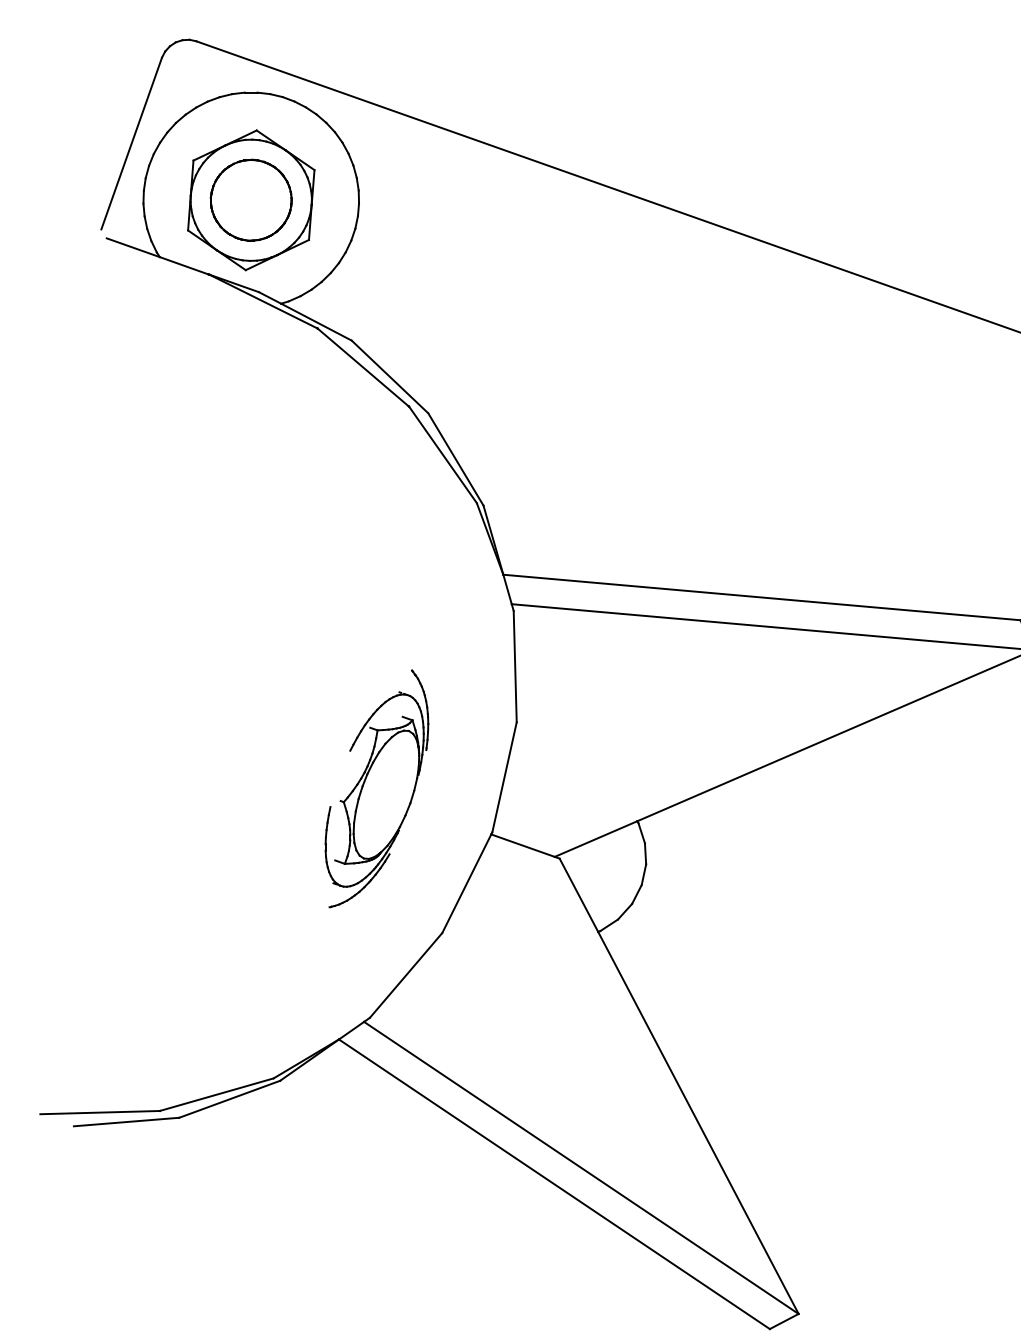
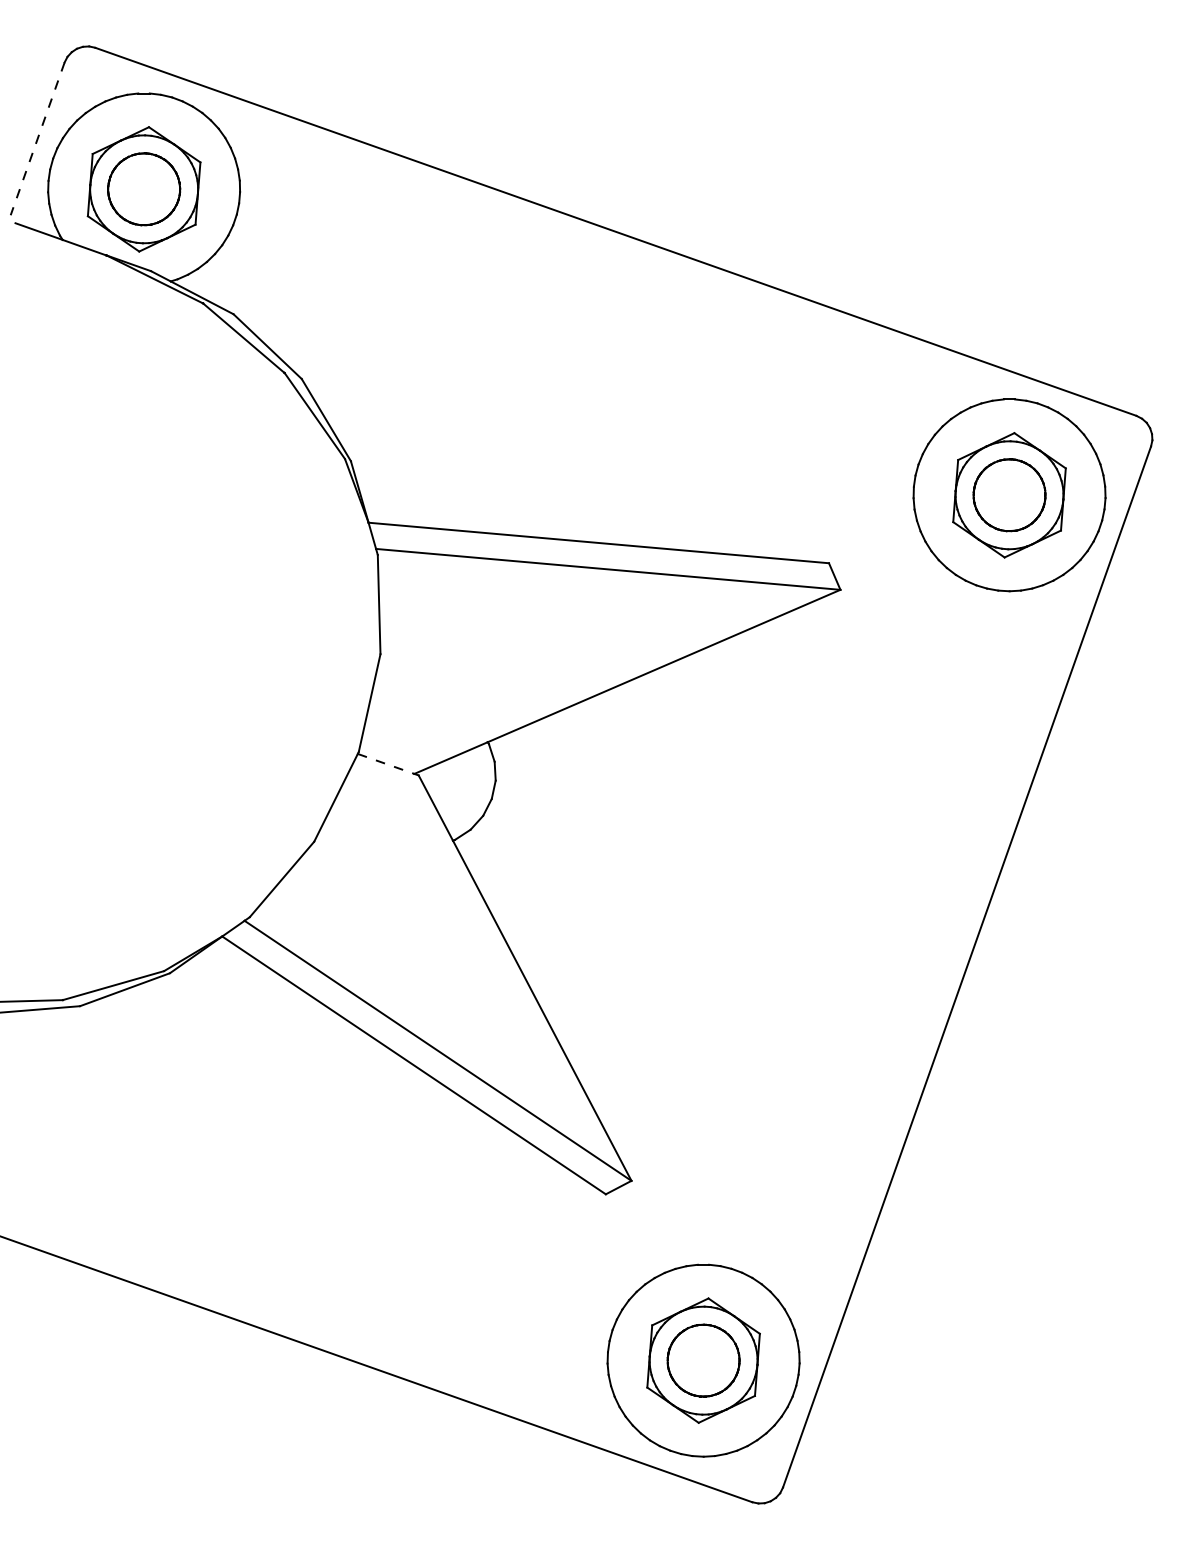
line: (131, 144) -> (37, 139), solid -> dashed
part: (376, 787) -> (255, 712), removed
line: (523, 845) -> (386, 763), solid -> dashed

